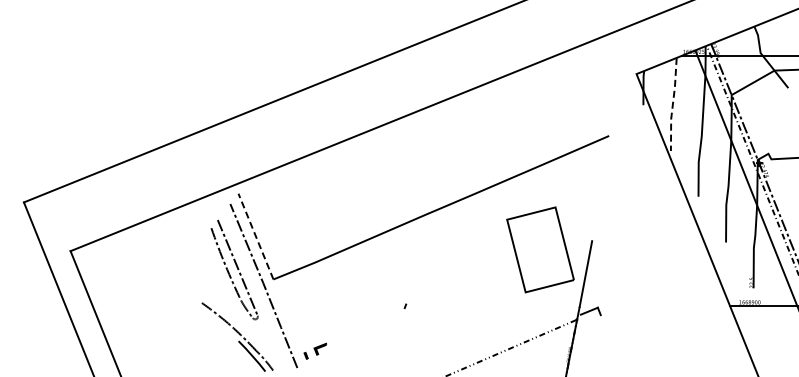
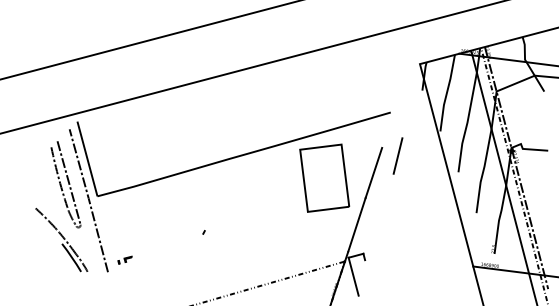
line: (672, 104) -> (446, 93), dashed -> solid
line: (623, 186) -> (397, 155), added
line: (598, 210) -> (374, 173), added
line: (255, 236) -> (87, 158), dashed -> solid
part: (540, 249) -> (324, 177), moved
line: (589, 336) -> (353, 276), added
part: (315, 351) -> (124, 260), size x0.71

